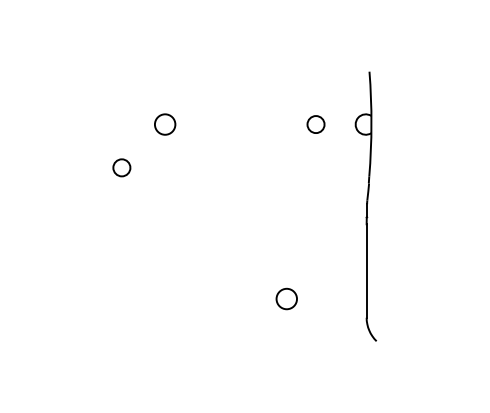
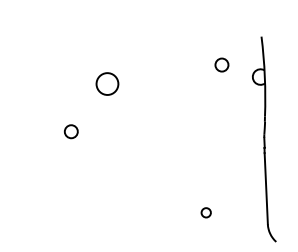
circle: (165, 124) -> (107, 83), size x1.4
circle: (315, 124) -> (221, 65), moved
circle: (121, 167) -> (71, 131), moved
circle: (286, 298) -> (206, 212), size x0.6

